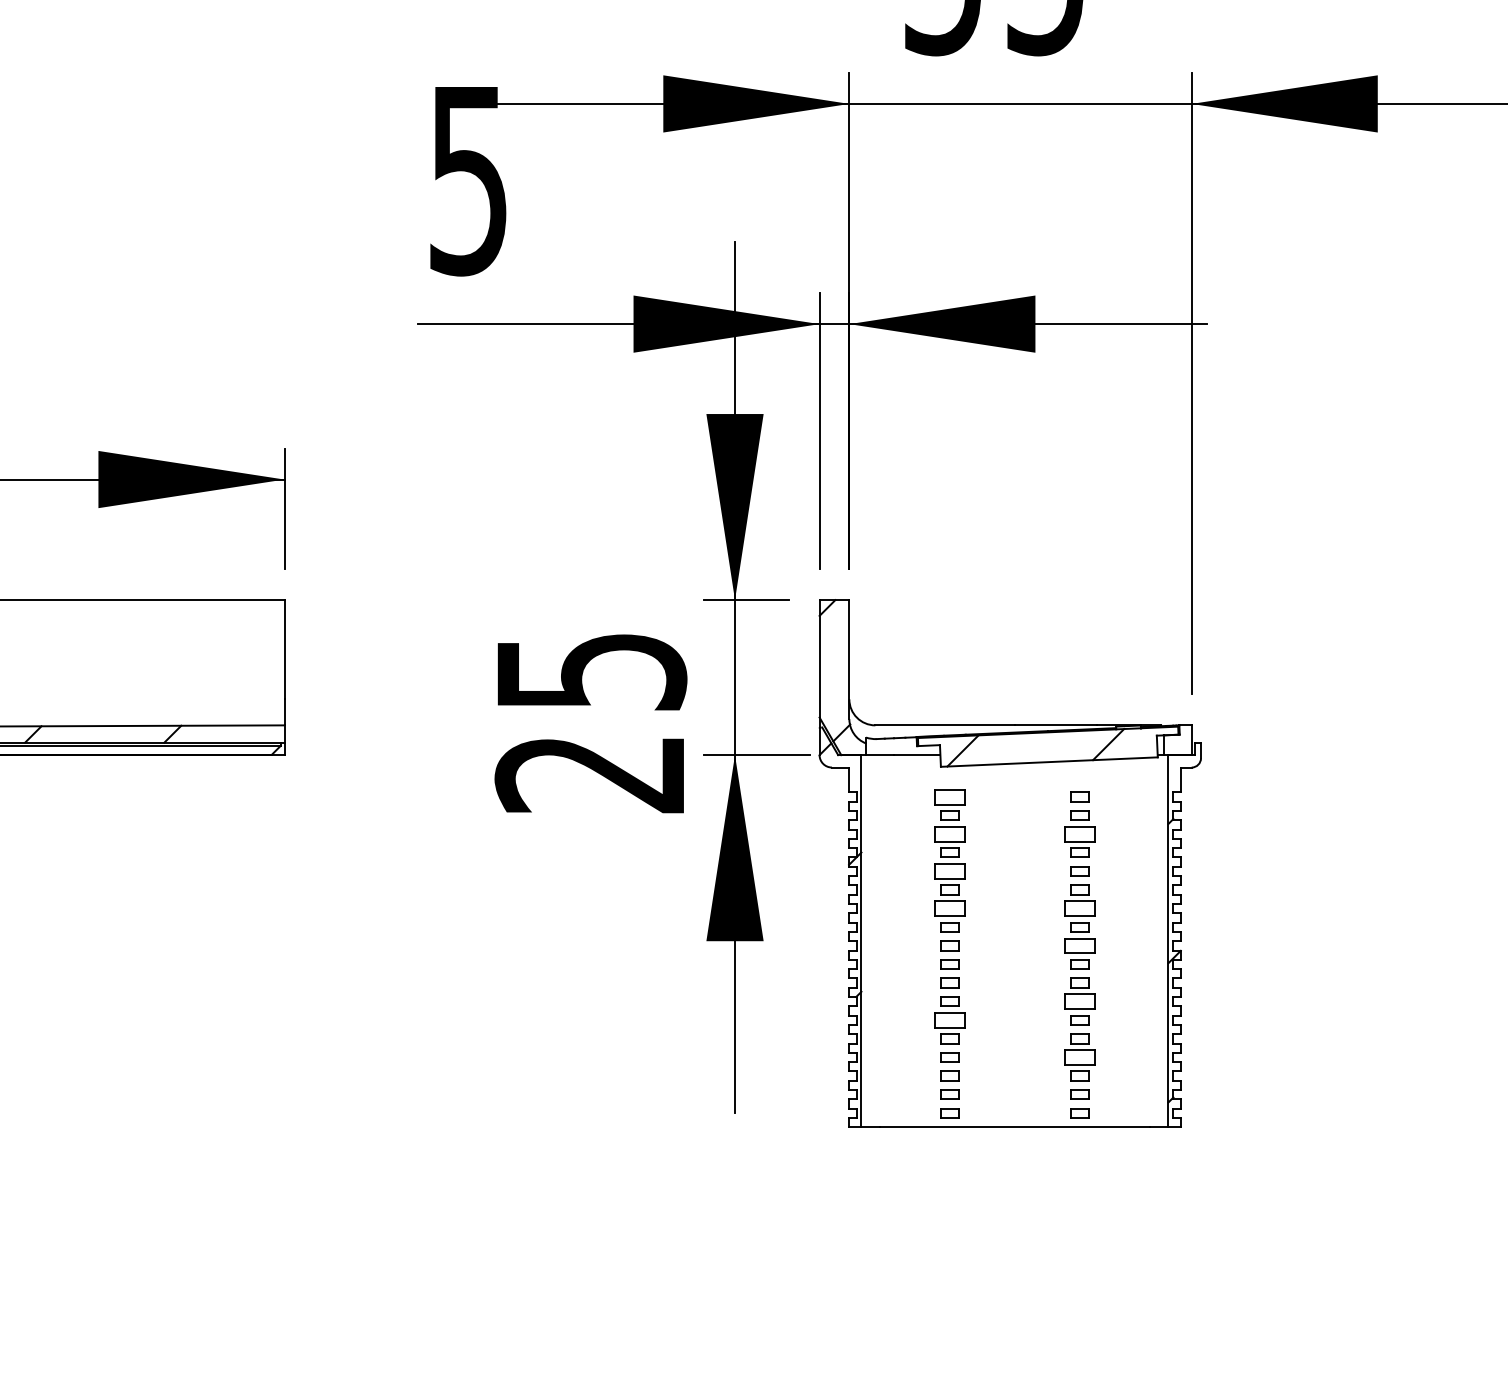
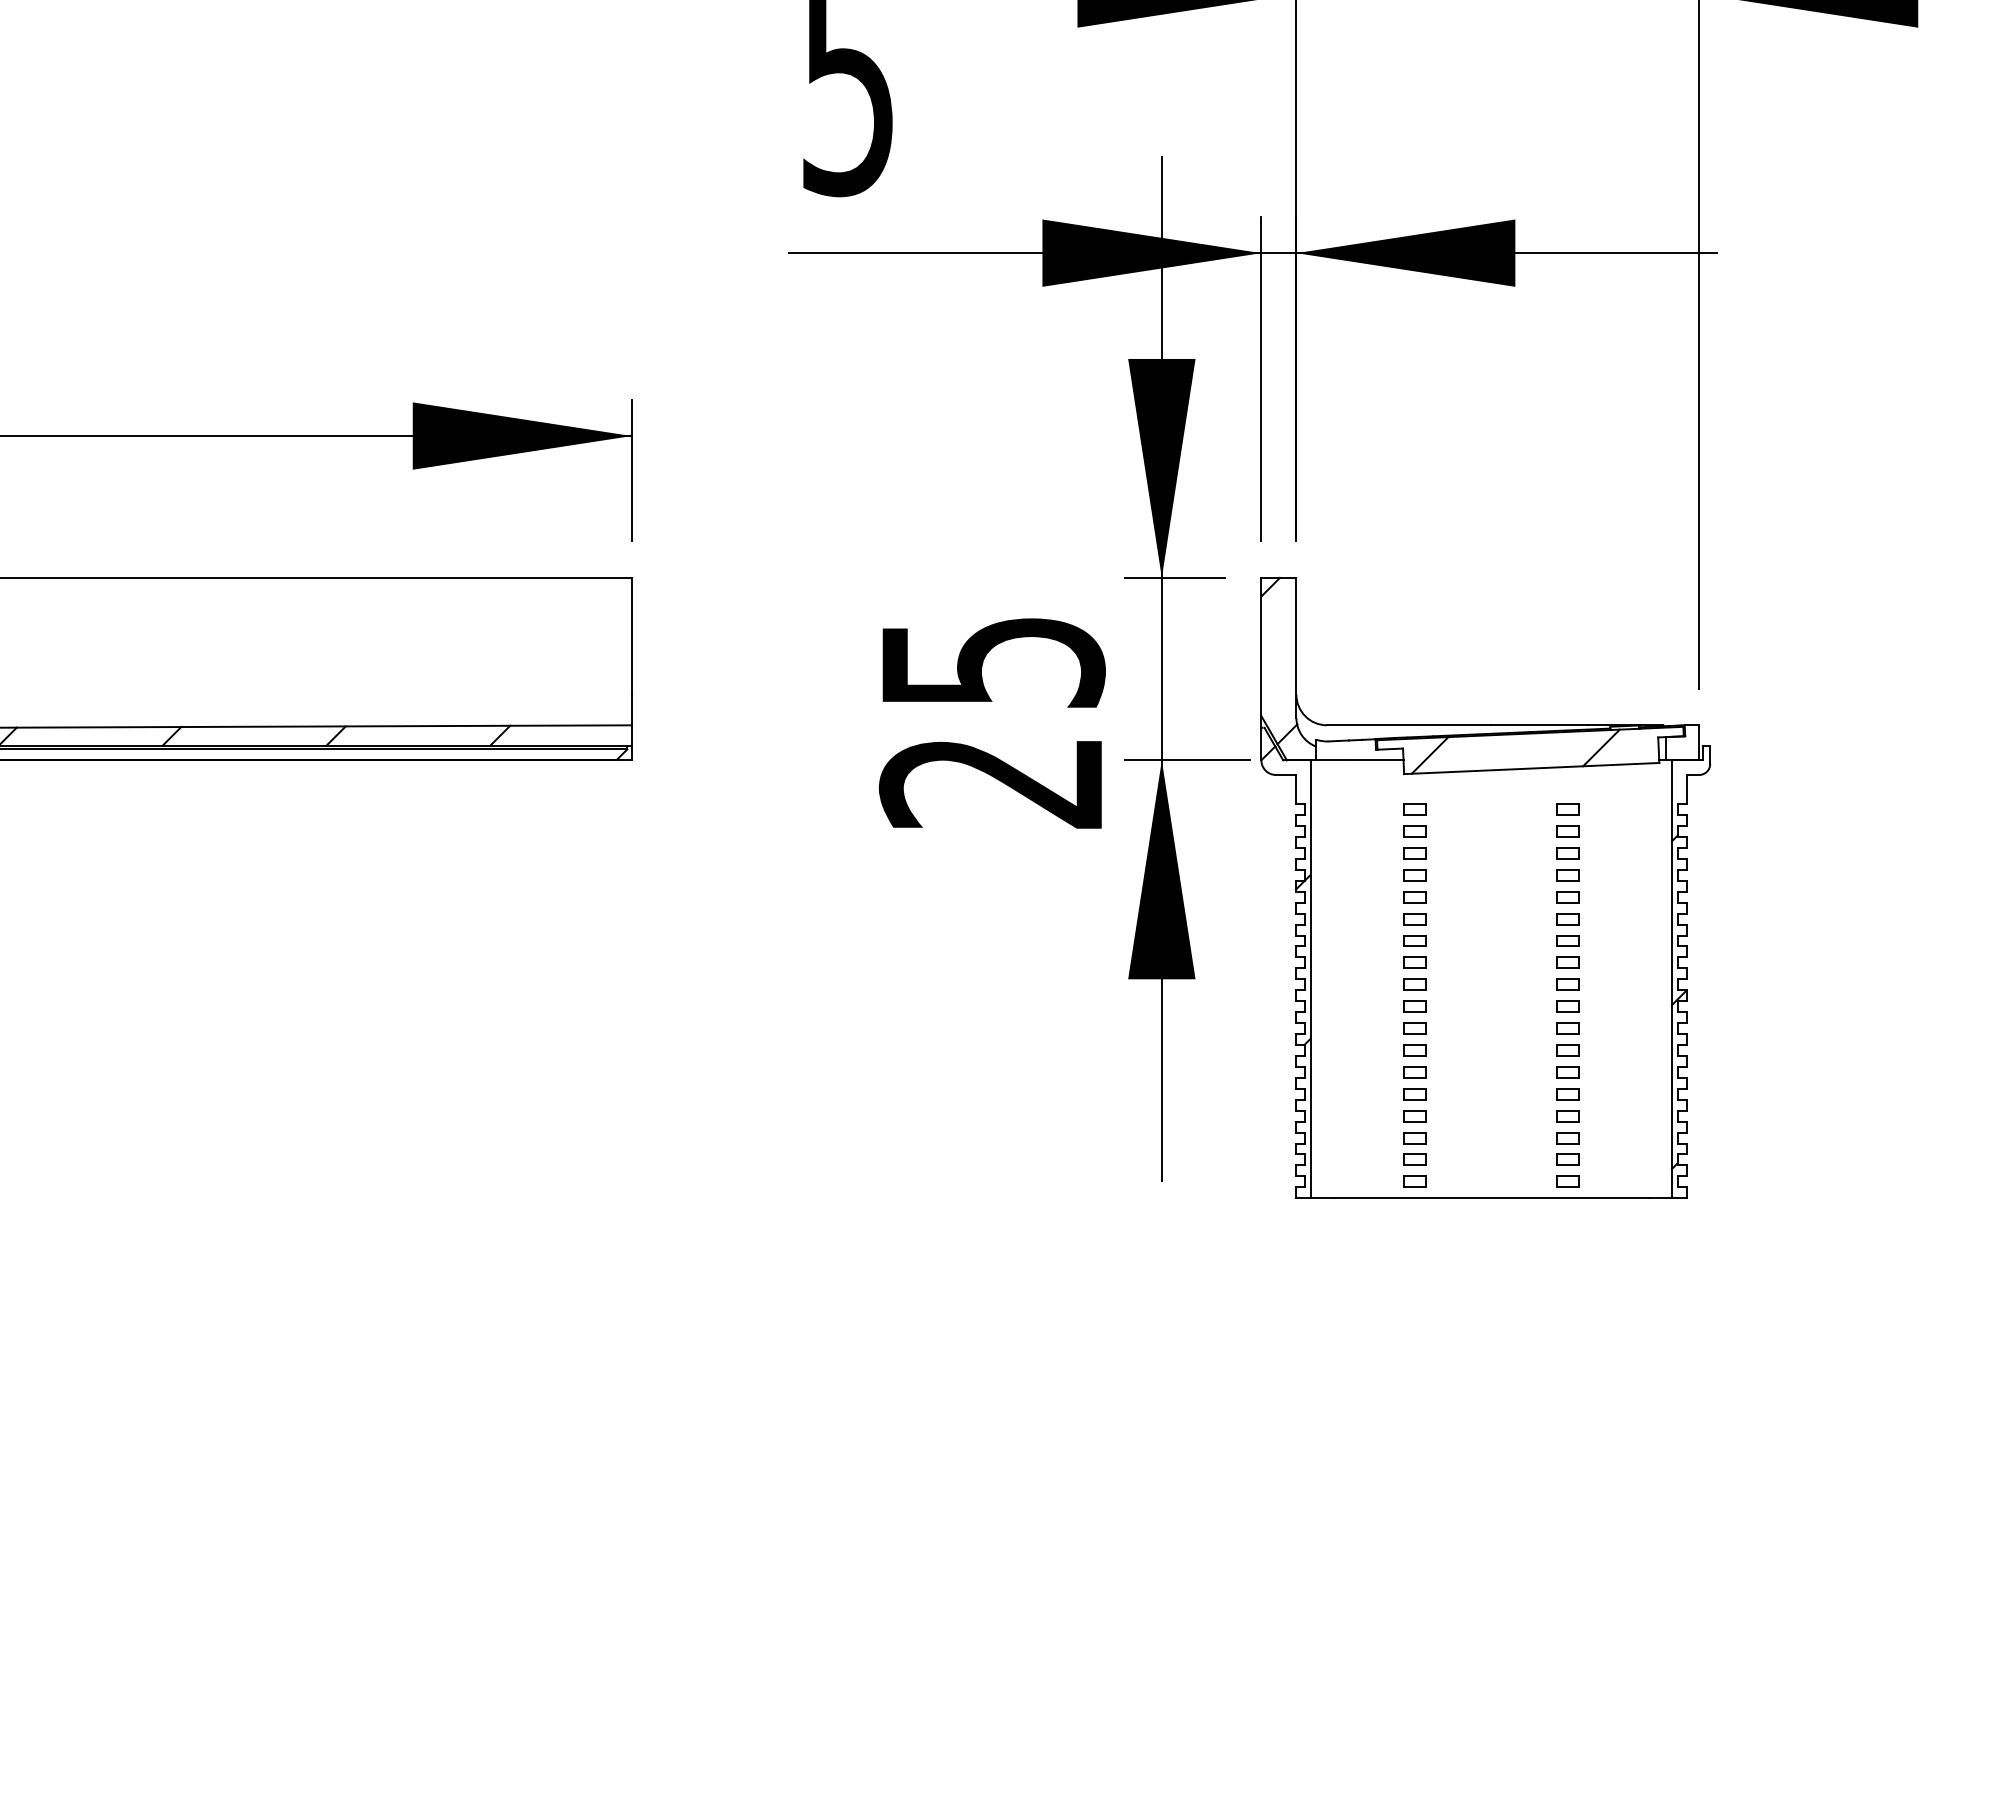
part: (949, 796) -> (1414, 809), size x0.62
part: (949, 834) -> (1414, 853), size x0.62
part: (1079, 834) -> (1567, 853), size x0.62
part: (949, 871) -> (1414, 897), size x0.62
part: (949, 908) -> (1414, 940), size x0.62
part: (1079, 908) -> (1567, 940), size x0.62
part: (1079, 945) -> (1567, 984), size x0.62
part: (1079, 1001) -> (1567, 1050), size x0.62
part: (949, 1020) -> (1414, 1072), size x0.62
part: (1079, 1057) -> (1567, 1116), size x0.62

